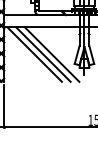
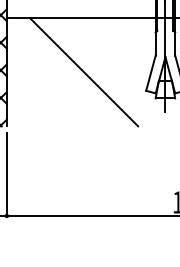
line: (34, 54) -> (66, 72), removed
line: (51, 54) -> (100, 72), removed

